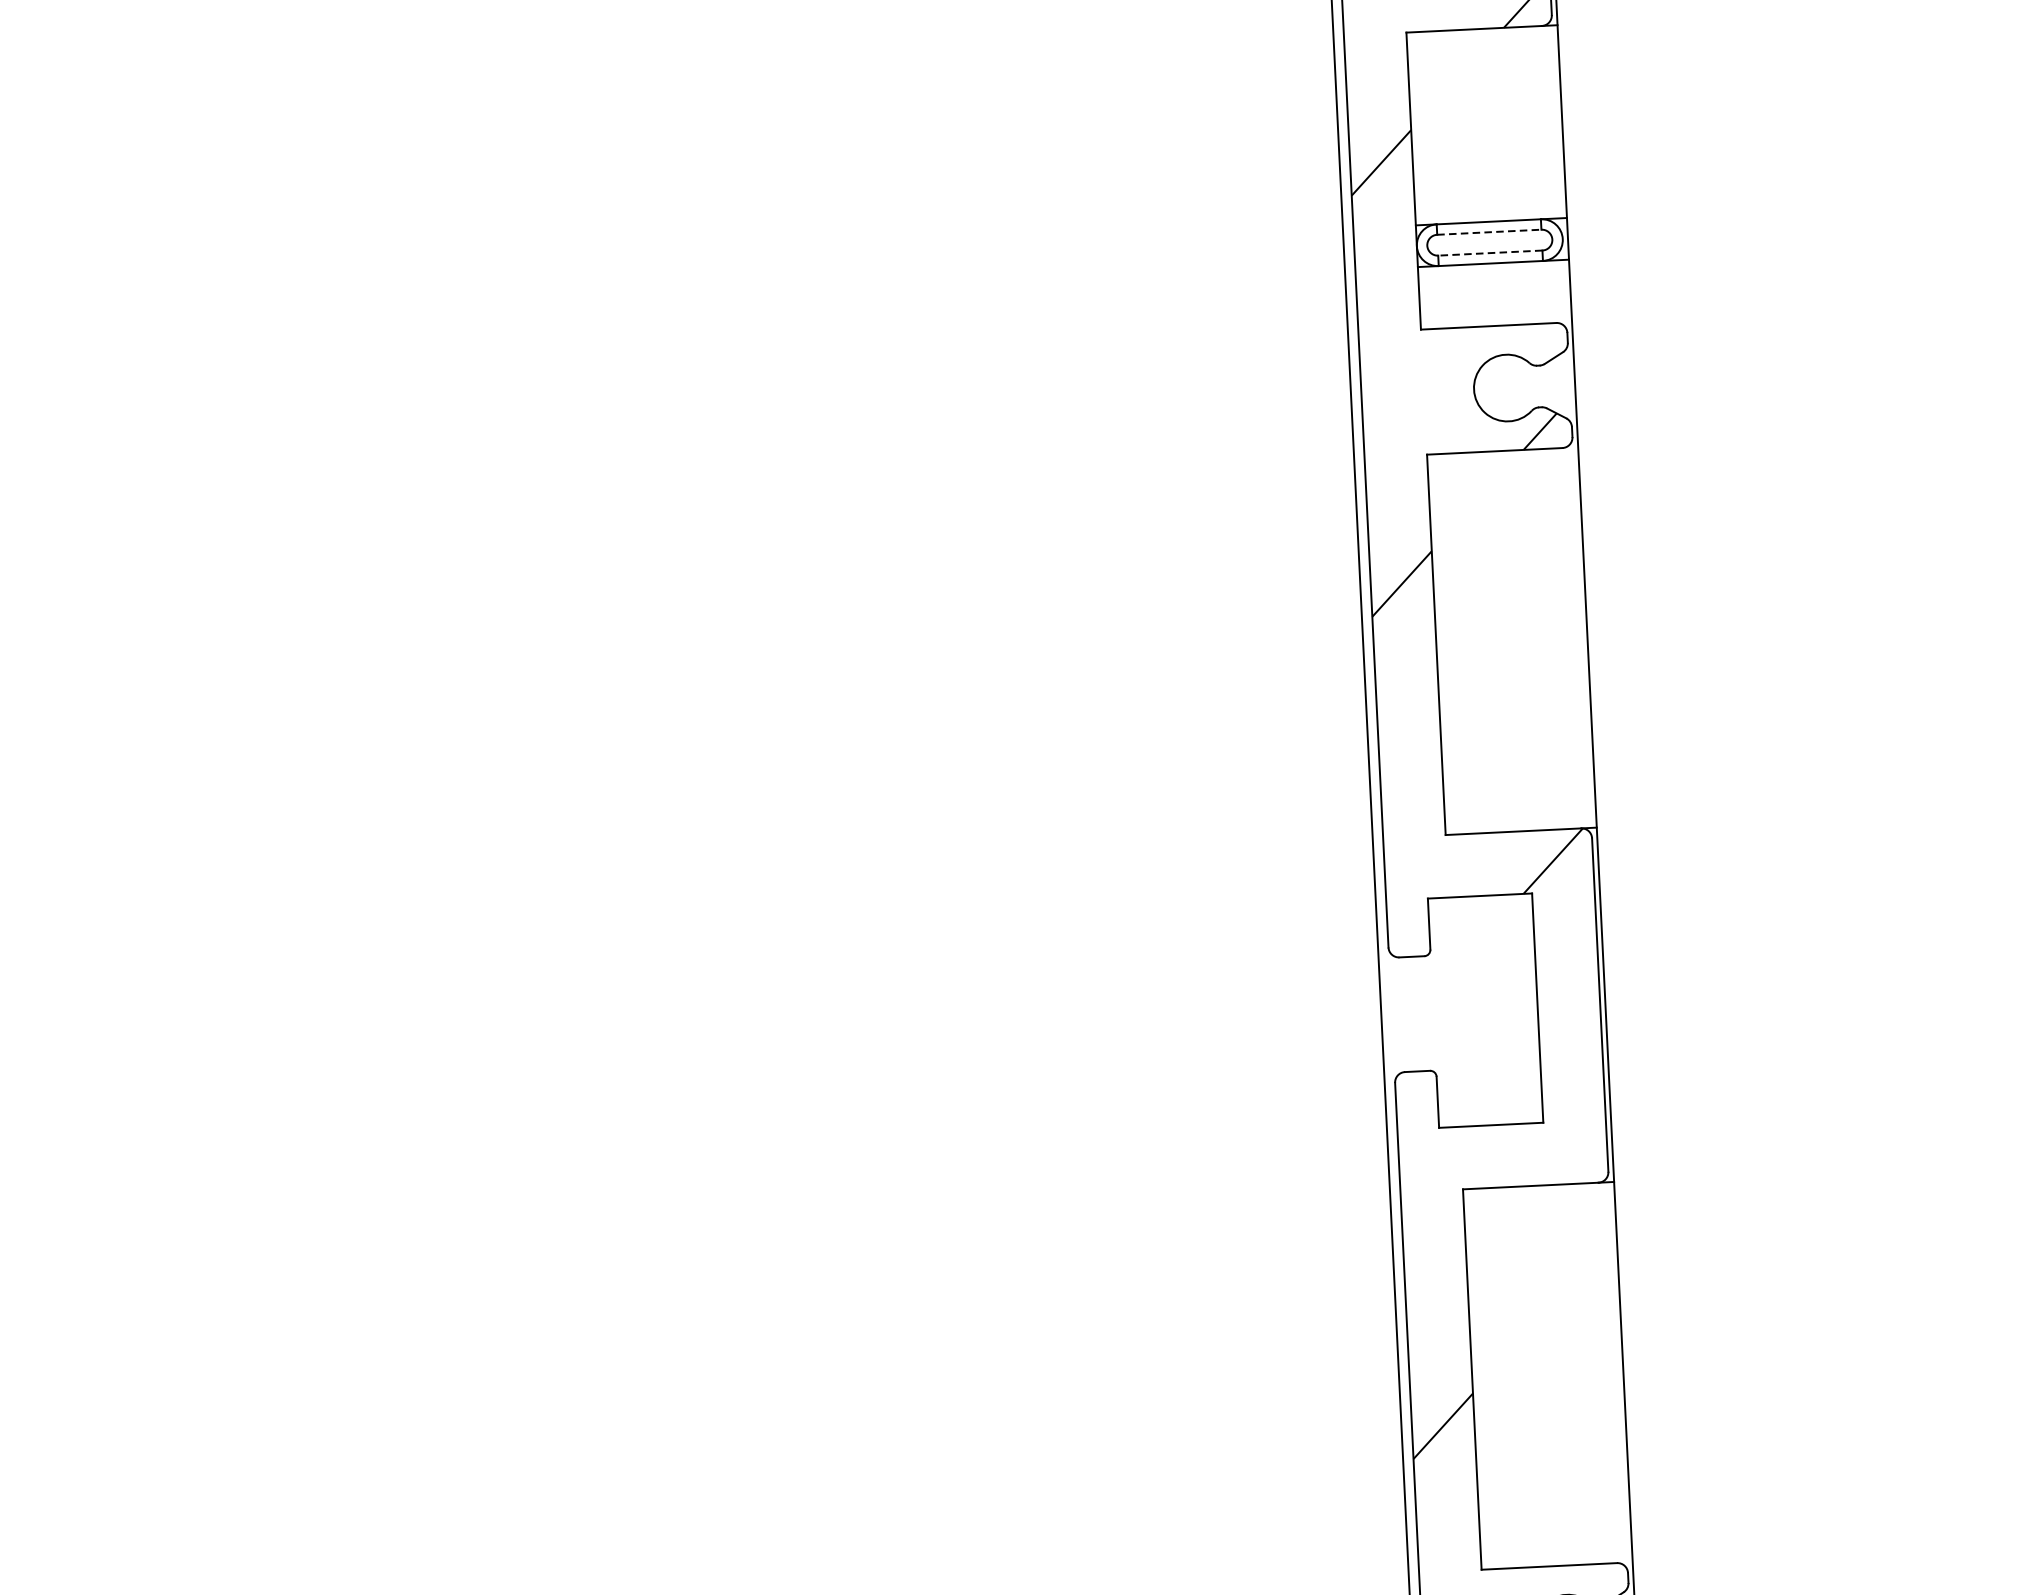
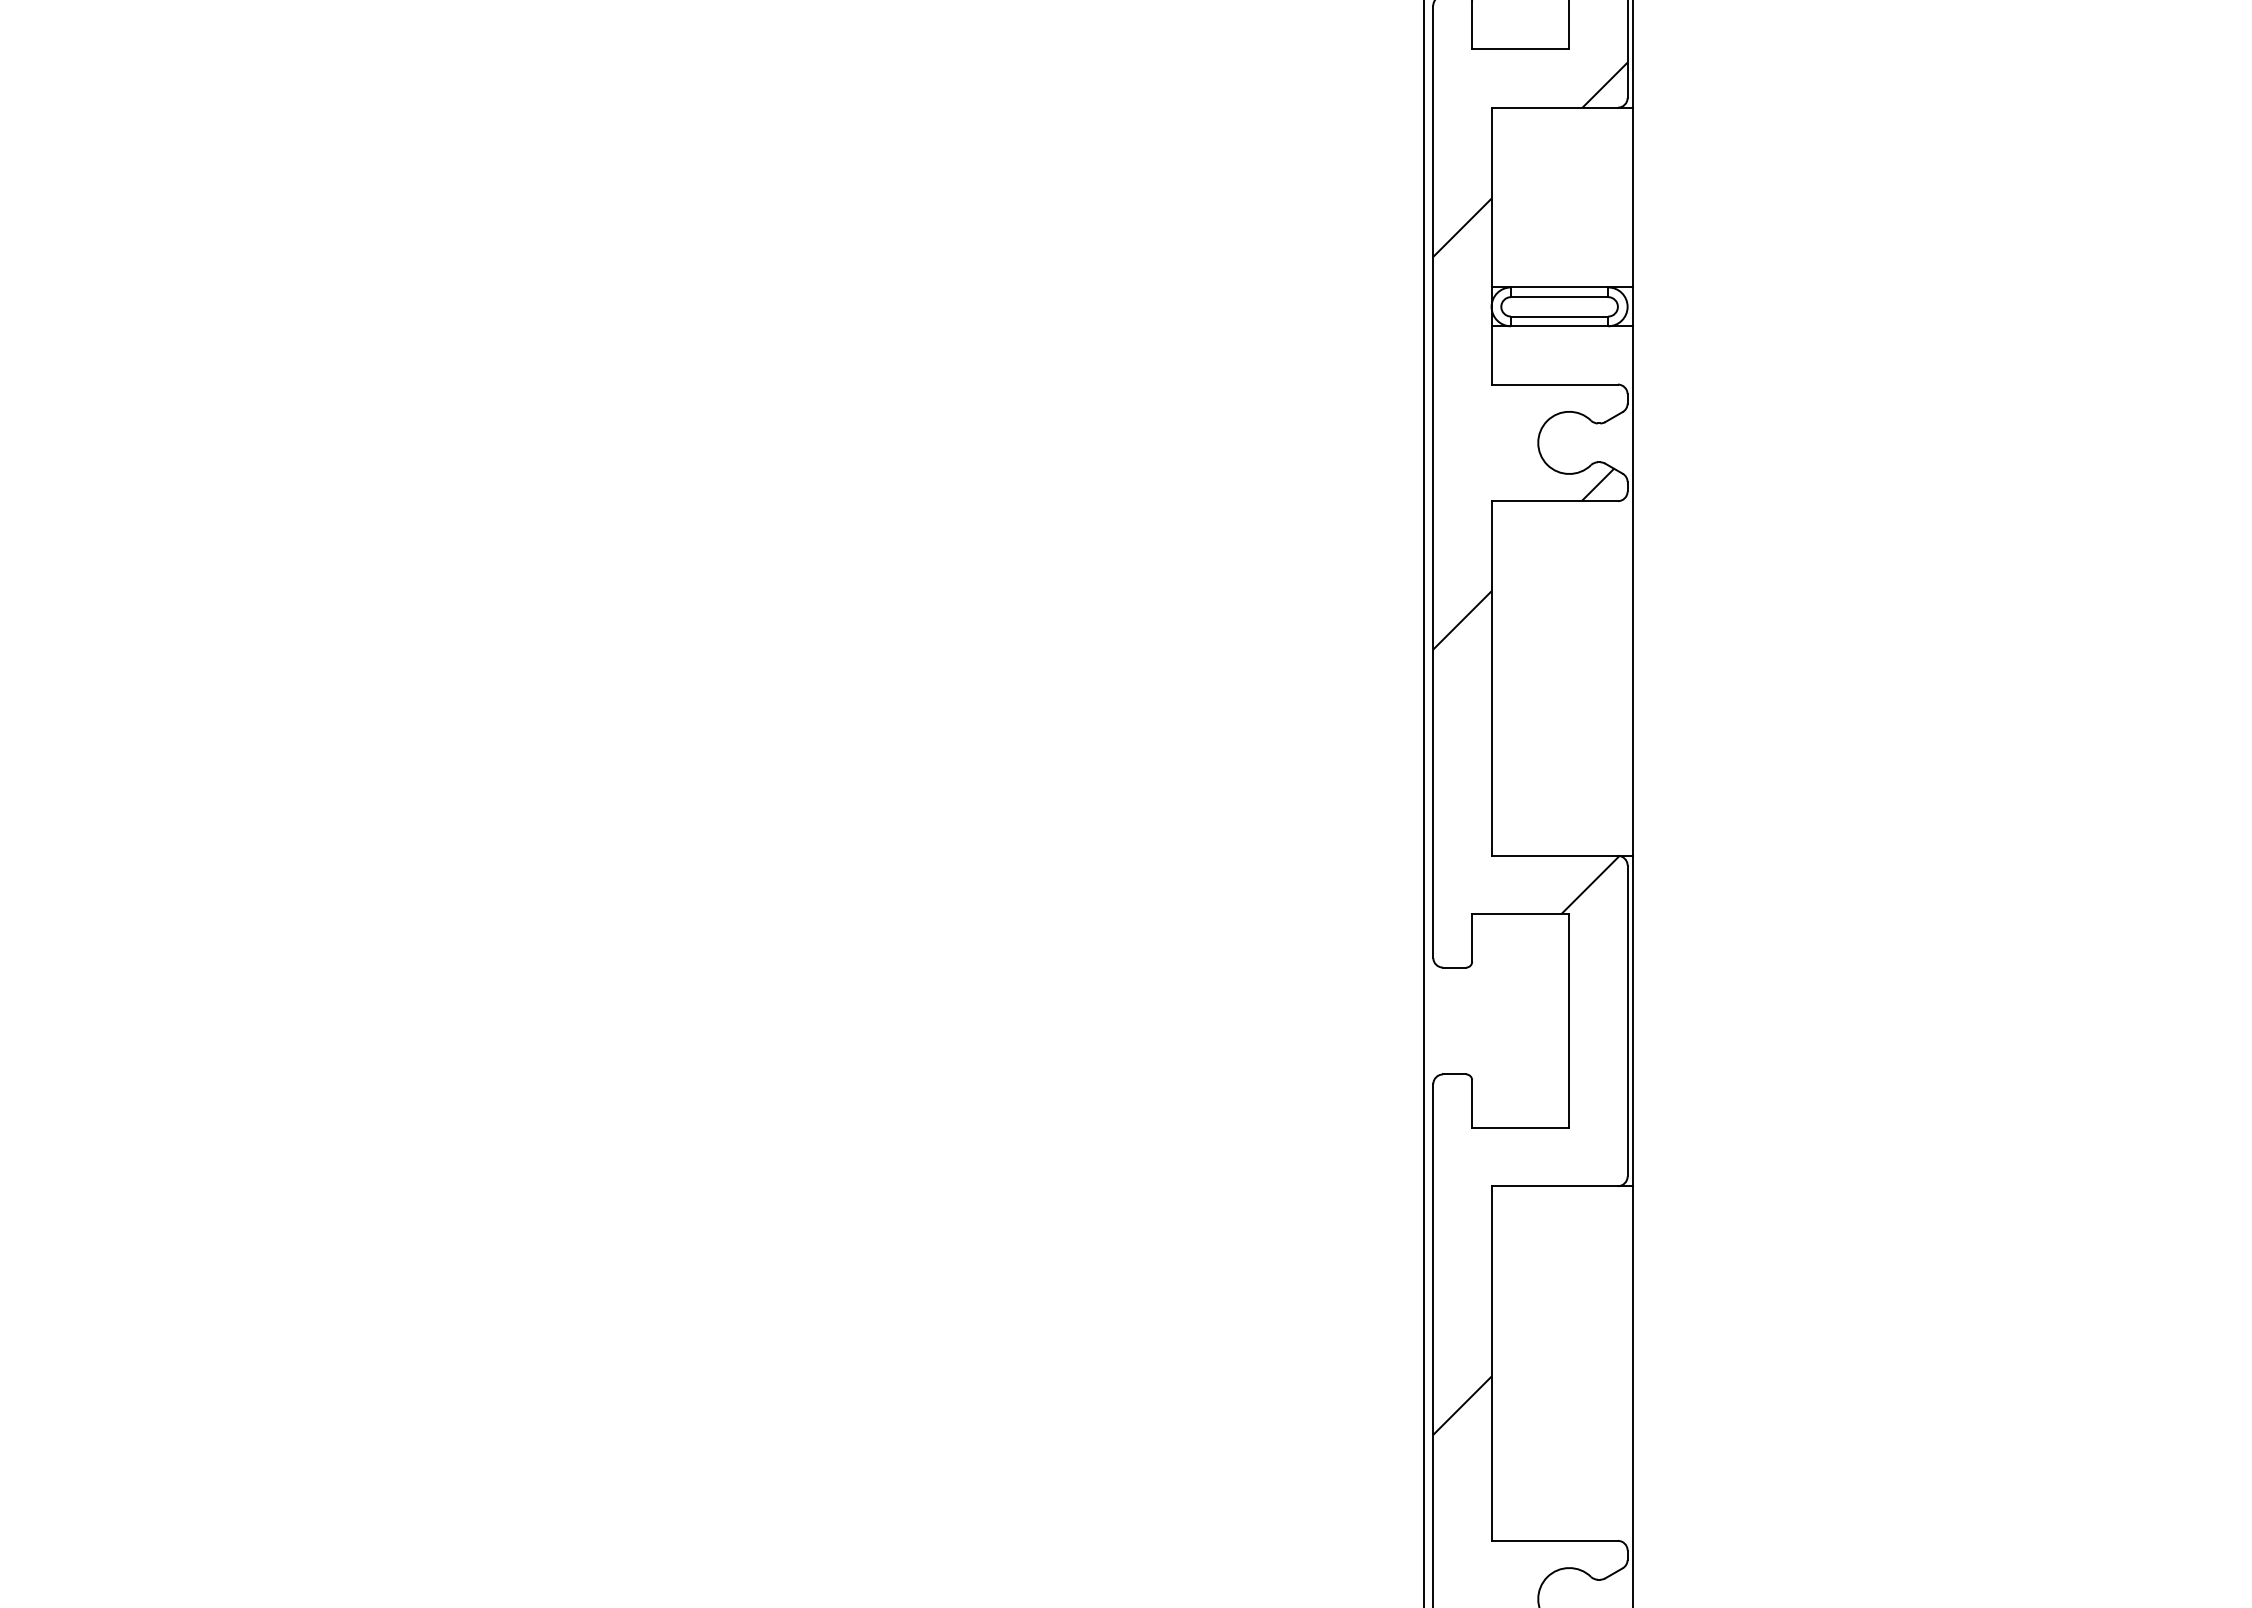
line: (1489, 232) -> (1559, 297), dashed -> solid
line: (1490, 253) -> (1559, 316), dashed -> solid

